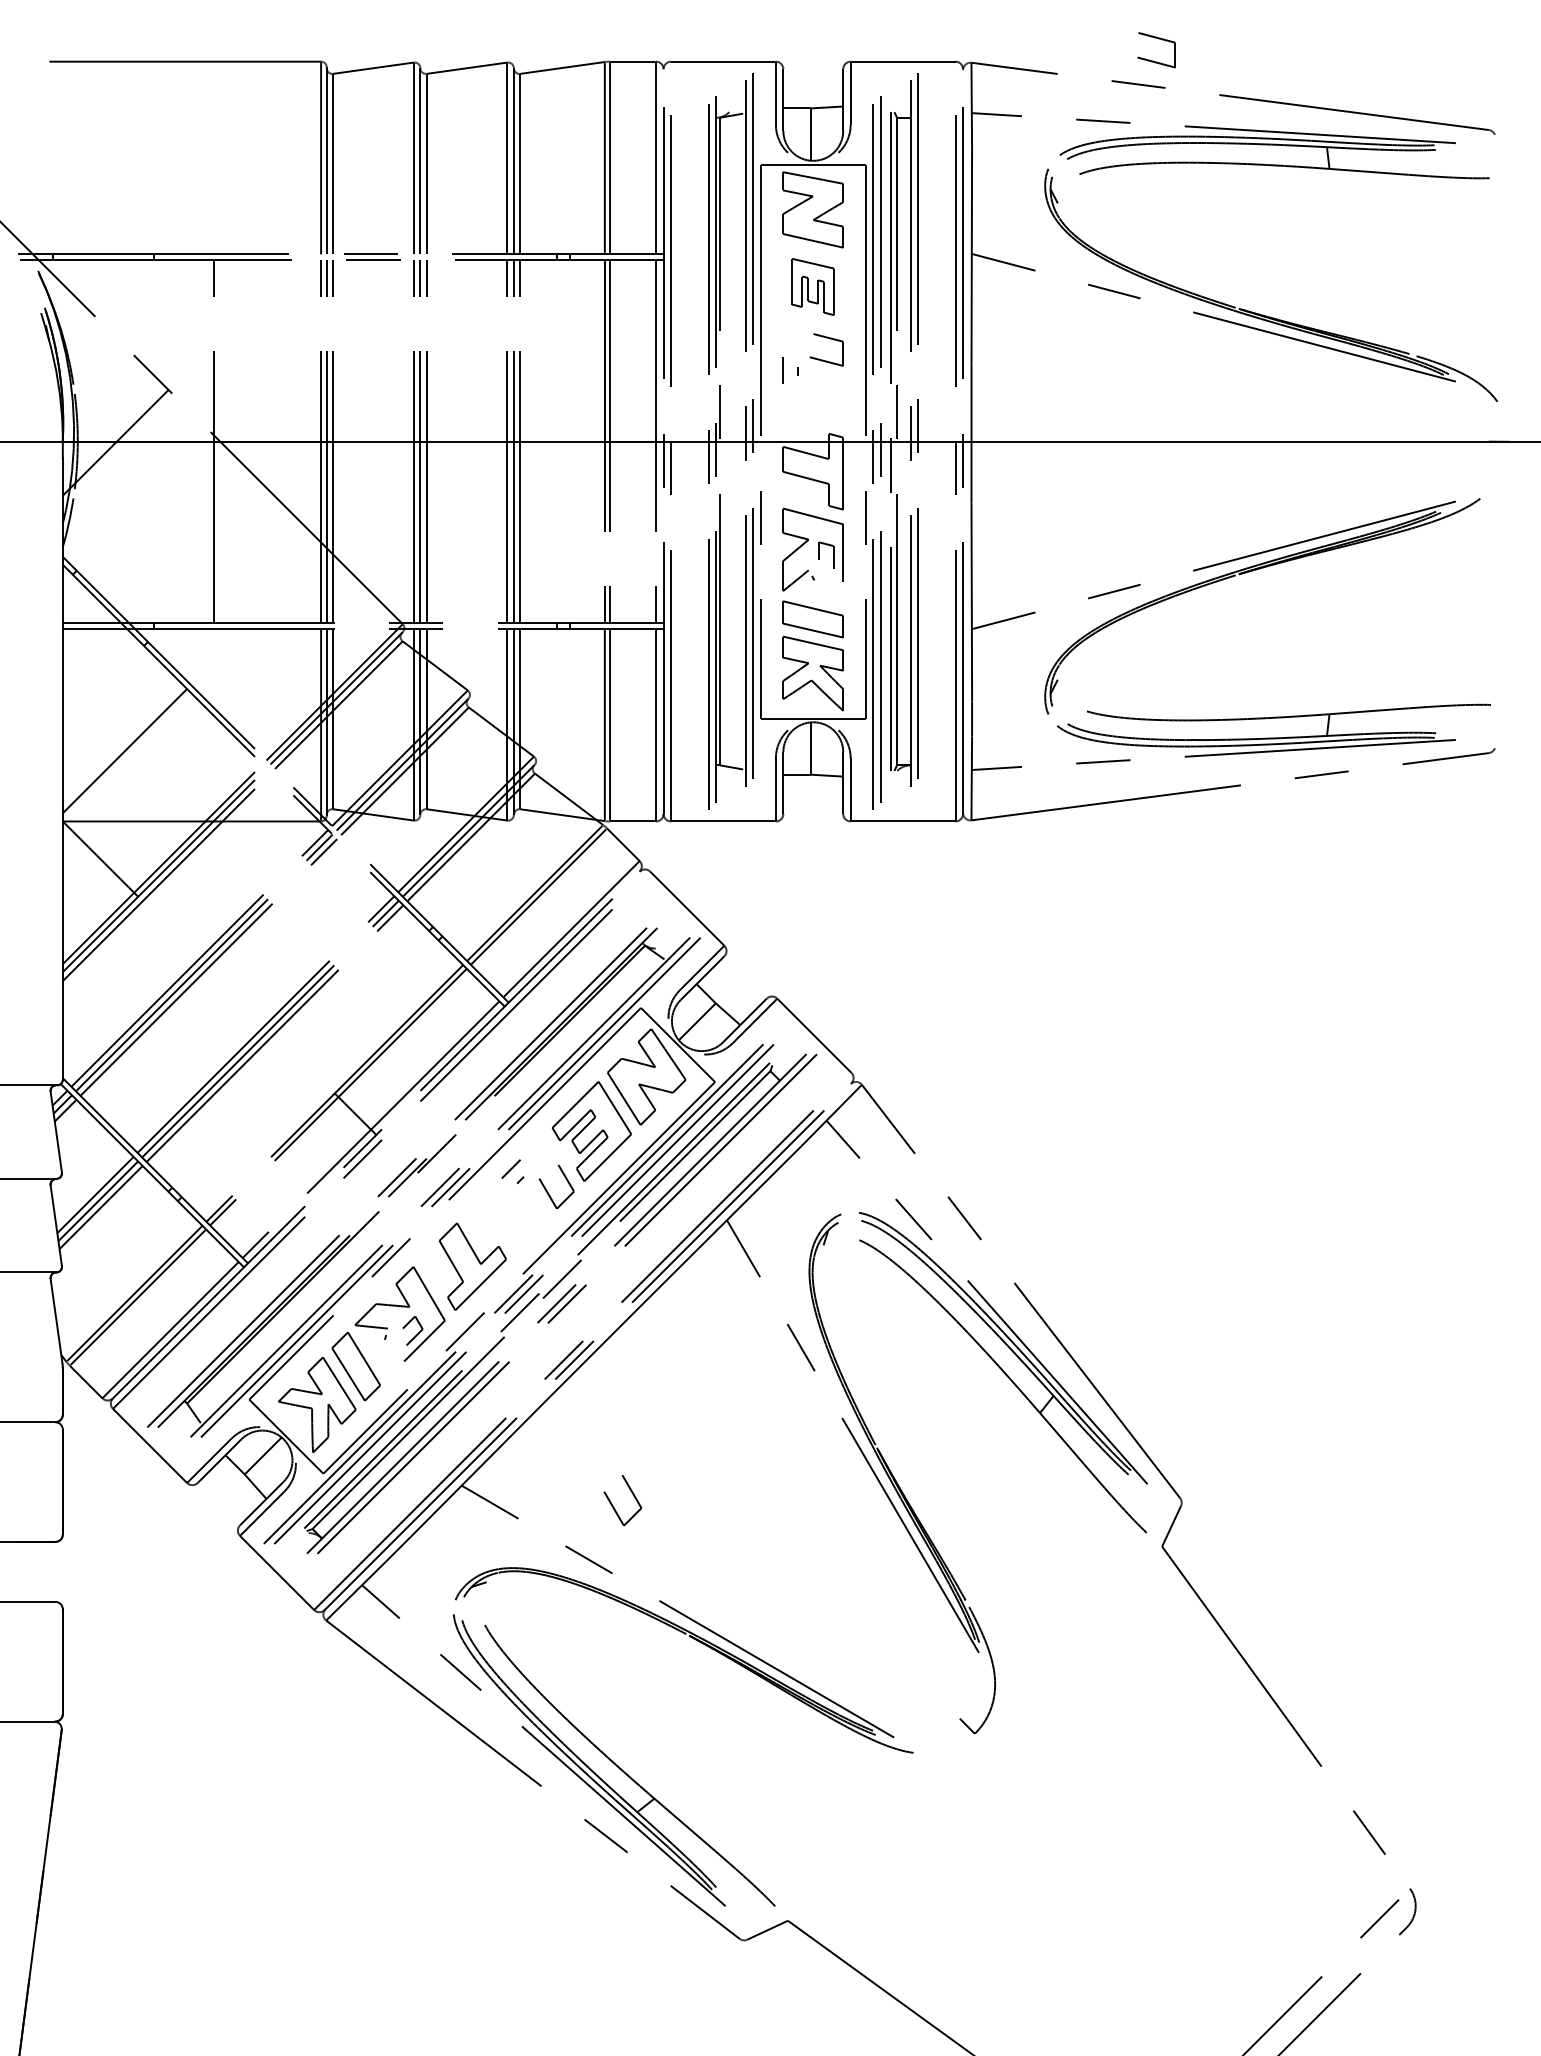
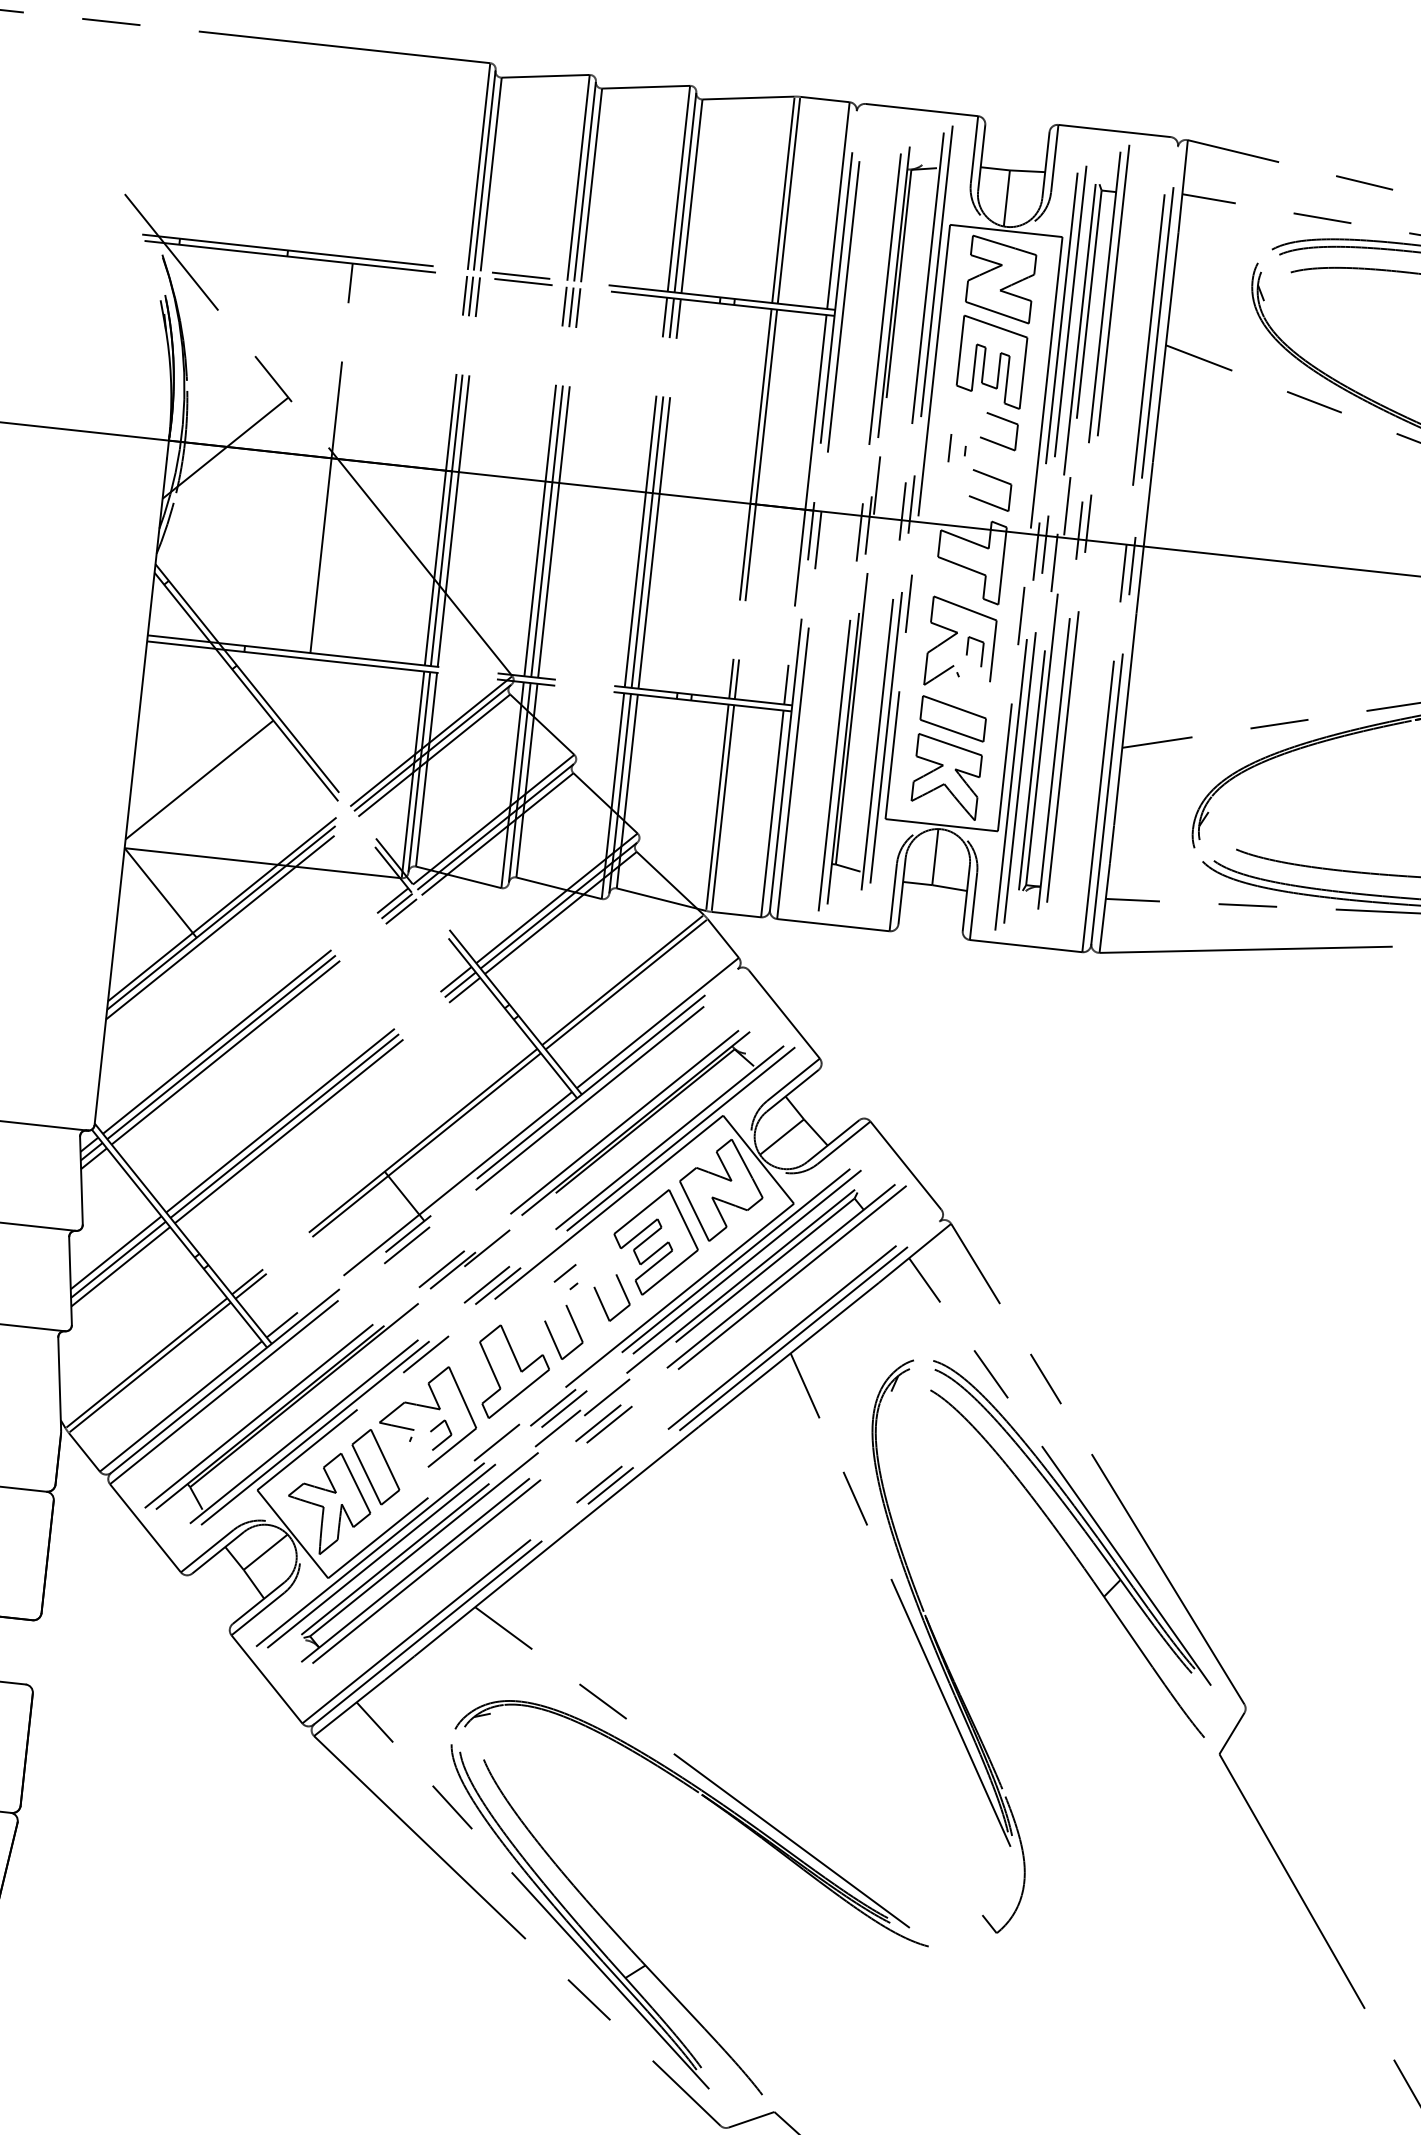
part: (1153, 60) -> (985, 501), moved
part: (812, 286) -> (991, 361), size x1.43
part: (613, 1505) -> (553, 1336), moved

